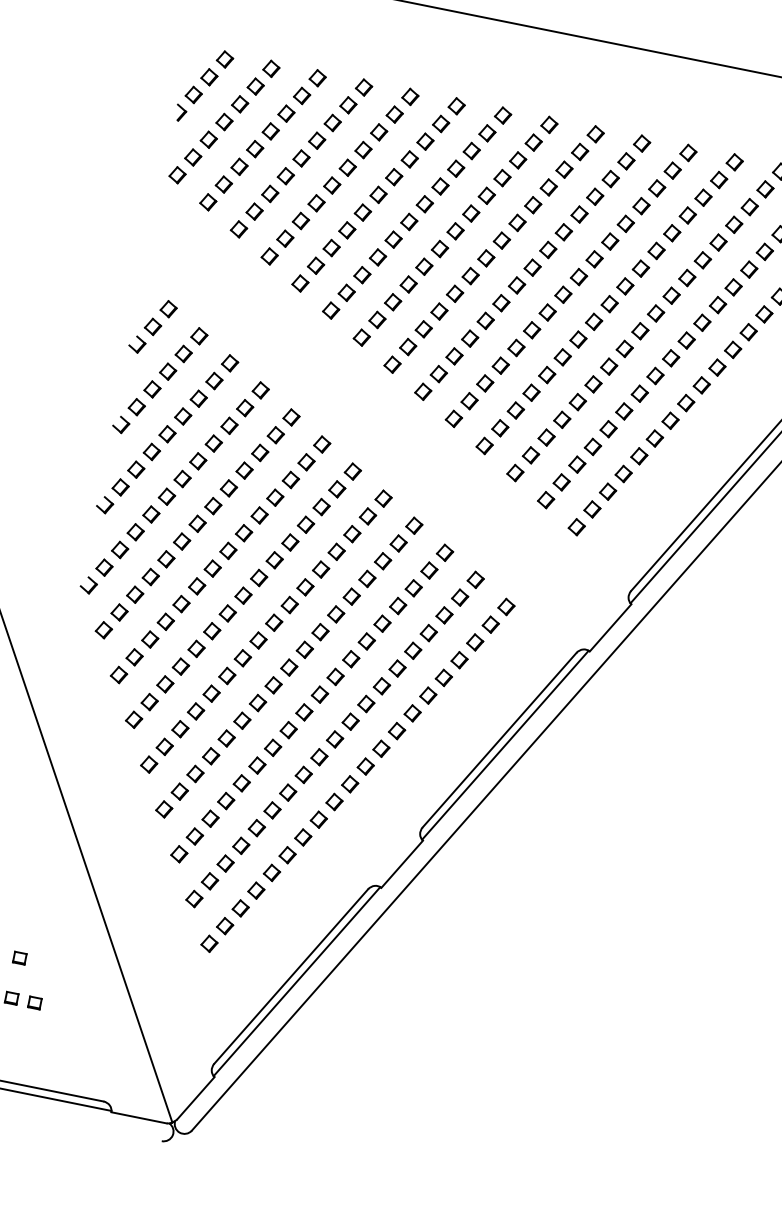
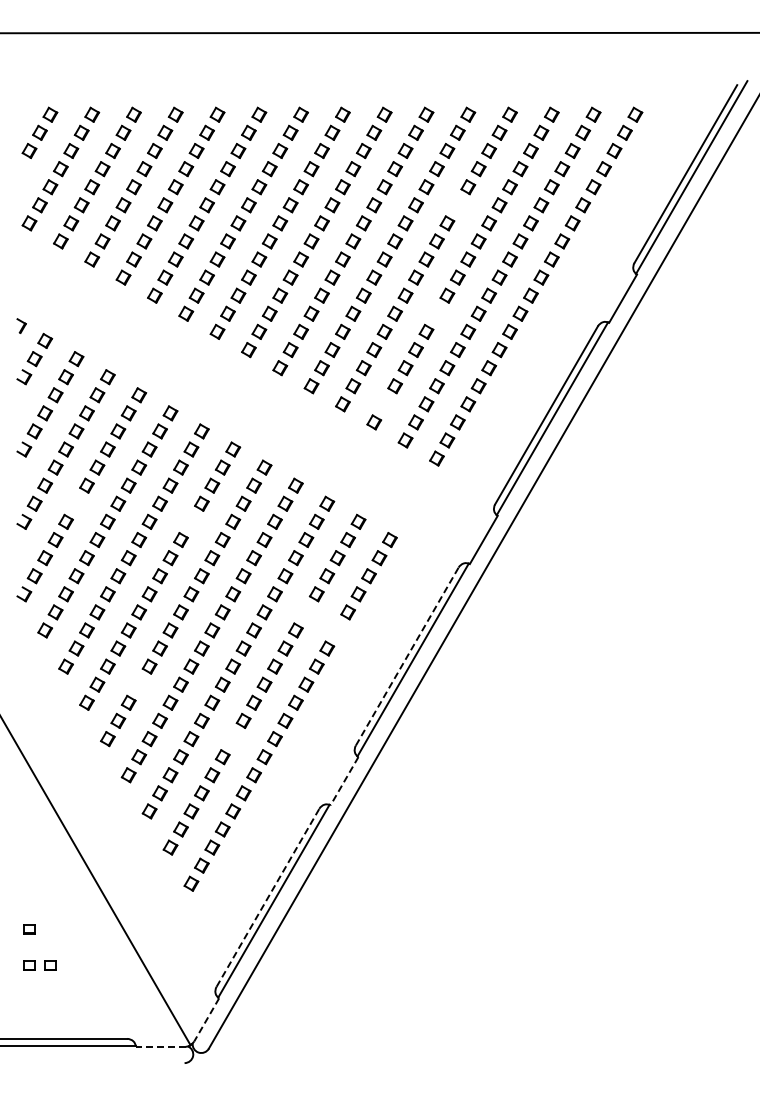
part: (180, 112) -> (21, 325), moved
part: (656, 251) -> (457, 205), removed
part: (608, 366) -> (436, 313), removed
part: (530, 455) -> (384, 404), removed
part: (167, 496) -> (76, 503), removed
part: (290, 542) -> (191, 521), removed
part: (397, 668) -> (306, 612), removed
part: (428, 695) -> (337, 630), removed
part: (196, 711) -> (139, 684), removed
line: (499, 740) -> (407, 656), solid -> dashed
part: (288, 792) -> (233, 738), removed
line: (402, 864) -> (344, 781), solid -> dashed
line: (290, 976) -> (267, 897), solid -> dashed
line: (195, 1097) -> (206, 1019), solid -> dashed
line: (138, 1117) -> (160, 1046), solid -> dashed

